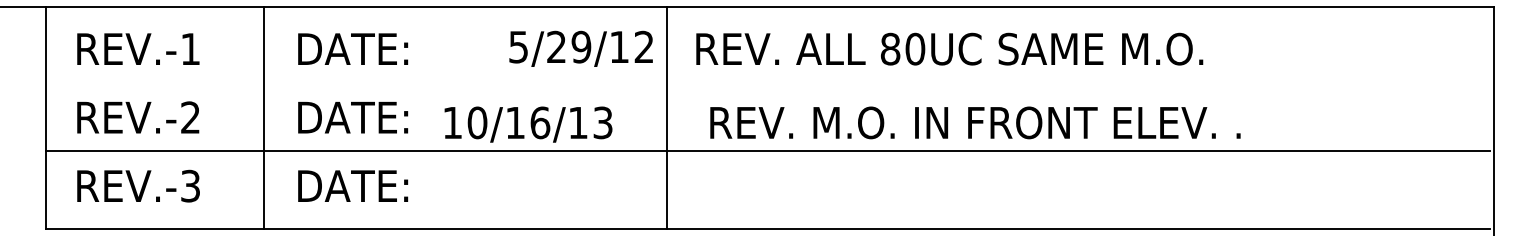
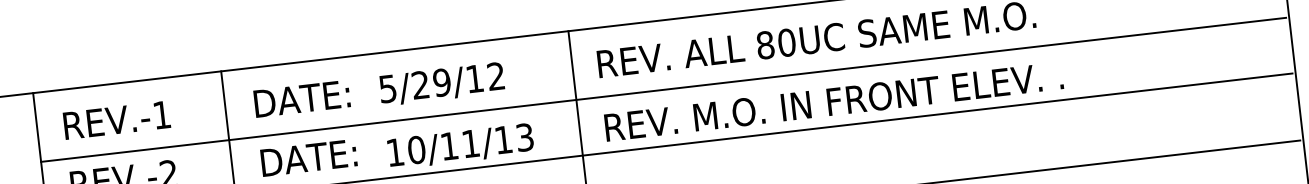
text: (580, 48) -> (441, 83), moved
line: (767, 86) -> (663, 89), added
text: (540, 122) -> (471, 143), 10/16/13 -> 10/11/13
text: (975, 122) -> (834, 101), moved

